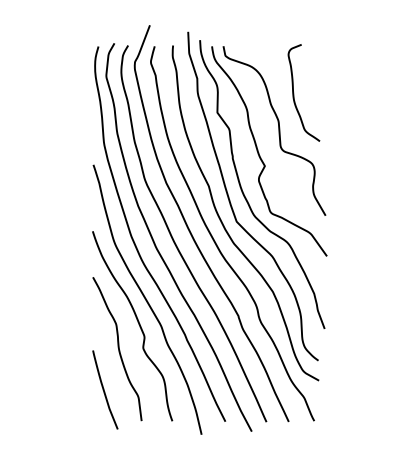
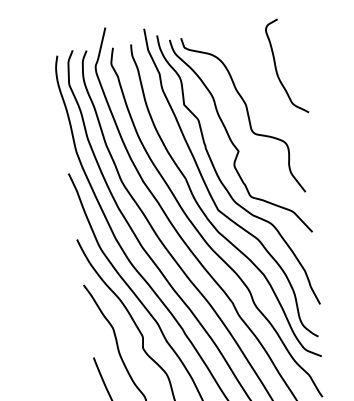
curve: (294, 93) -> (277, 68), moved

